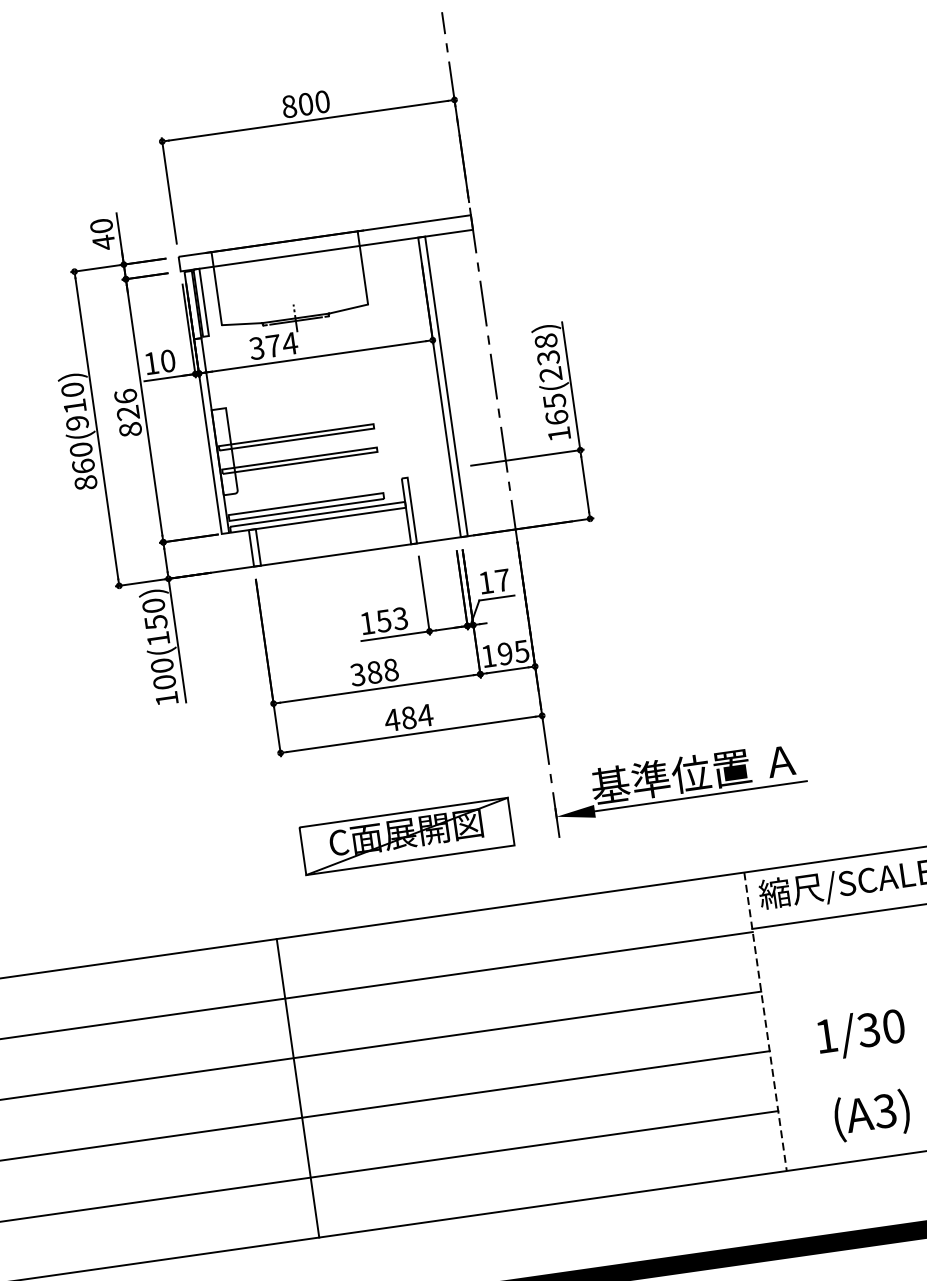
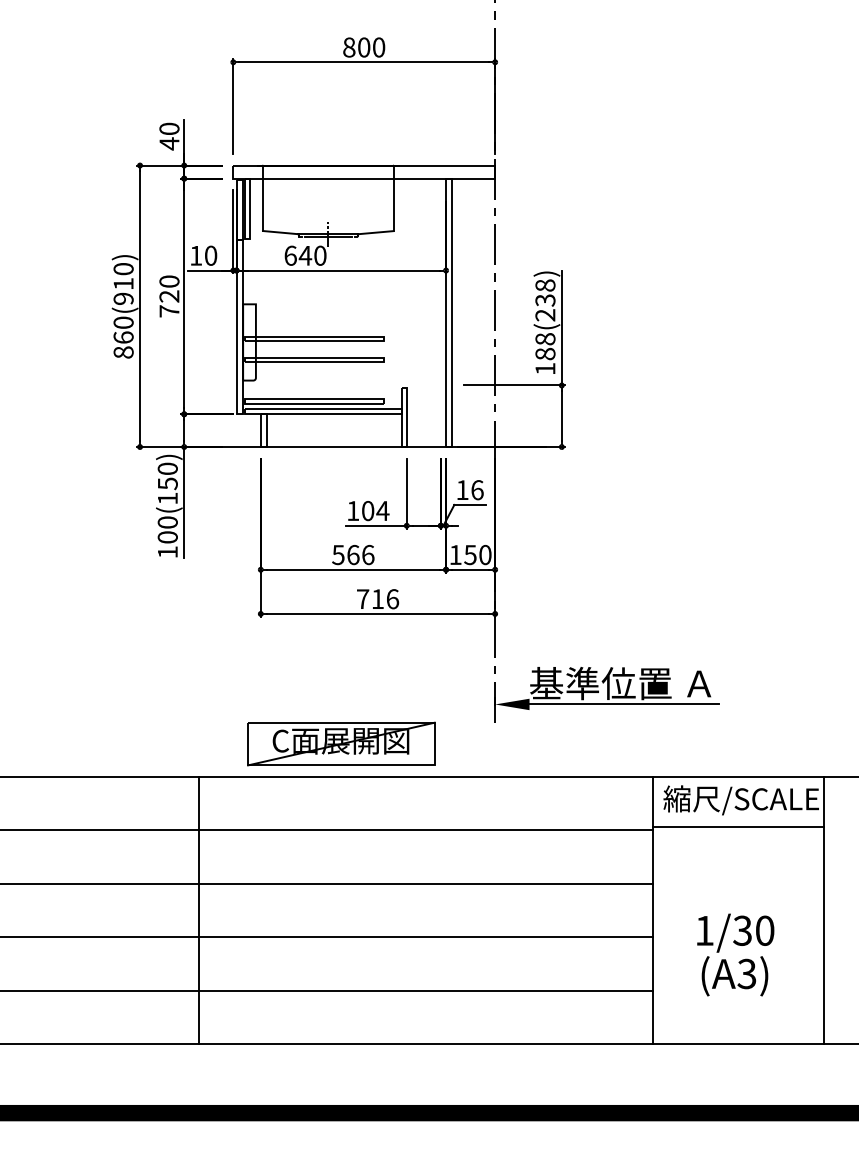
text: (273, 345) -> (305, 255), 374 -> 640
text: (555, 409) -> (545, 346), 165(238) -> 188(238)
text: (128, 413) -> (169, 296), 826 -> 720
text: (502, 580) -> (477, 490), 17 -> 16
text: (392, 619) -> (375, 510), 153 -> 104
text: (513, 652) -> (477, 554), 195 -> 150
text: (374, 671) -> (353, 554), 388 -> 566
text: (408, 718) -> (377, 599), 484 -> 716
part: (407, 835) -> (341, 743), moved
line: (766, 1021) -> (653, 910), dashed -> solid
line: (298, 1088) -> (199, 910), moved
text: (871, 1115) -> (734, 976), moved

